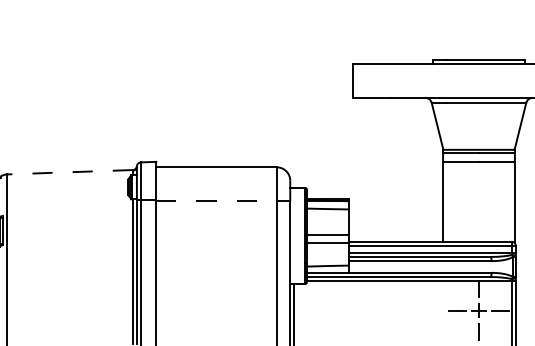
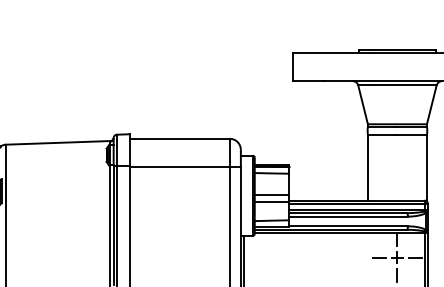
line: (69, 171) -> (57, 142), dashed -> solid
line: (216, 200) -> (179, 166), dashed -> solid

